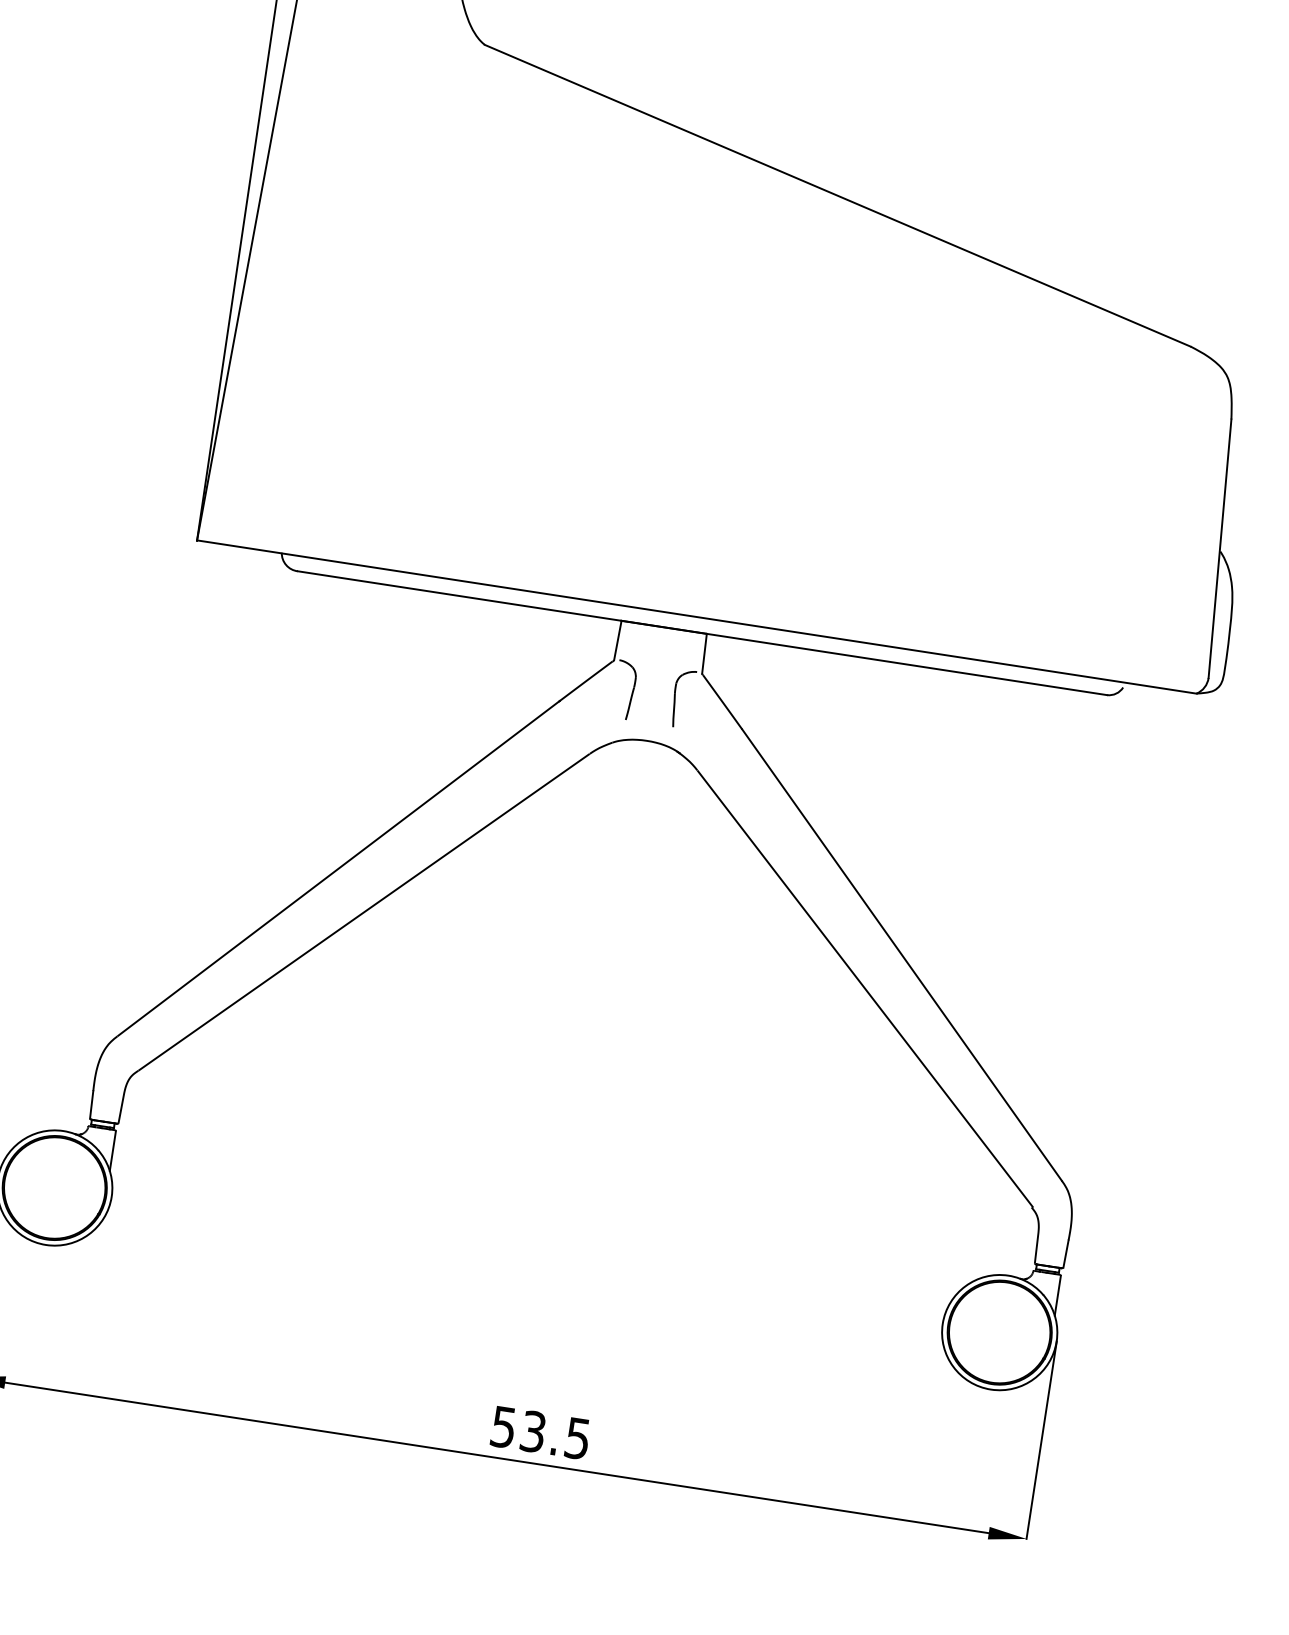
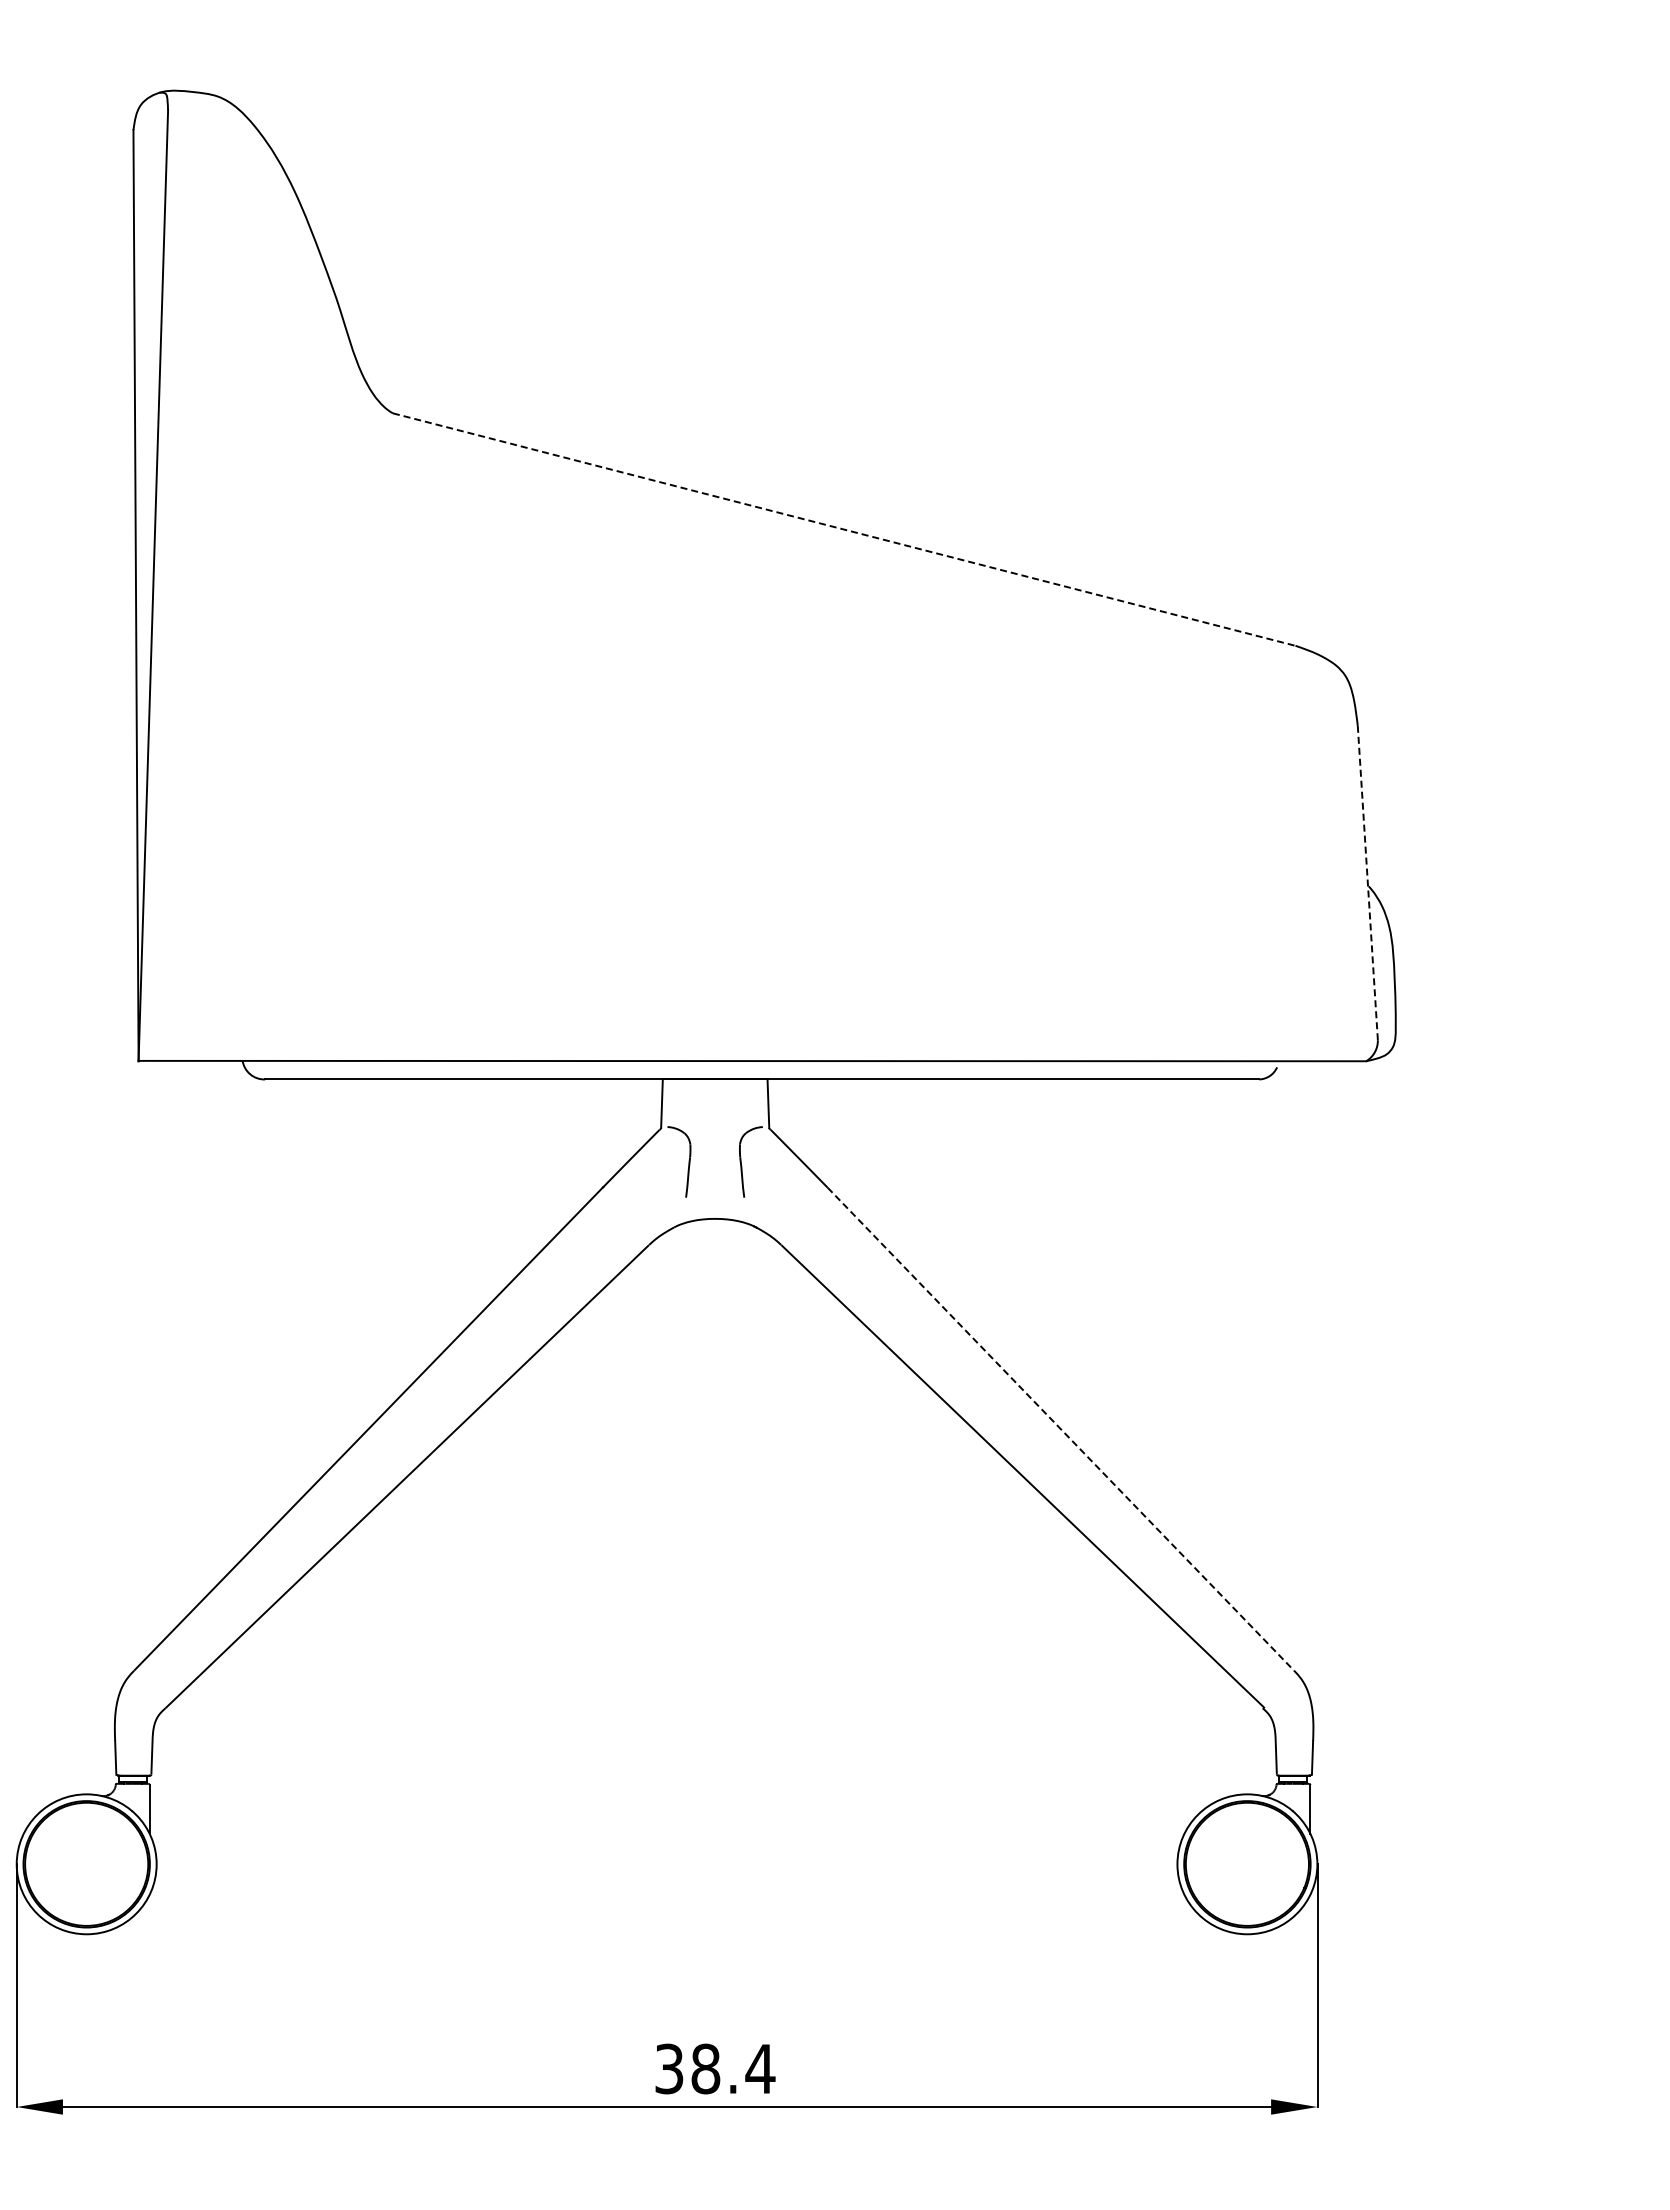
line: (837, 195) -> (844, 529), solid -> dashed
line: (1219, 549) -> (1367, 883), solid -> dashed
line: (901, 955) -> (1060, 1429), solid -> dashed
text: (541, 1432) -> (715, 2068), 53.5 -> 38.4

